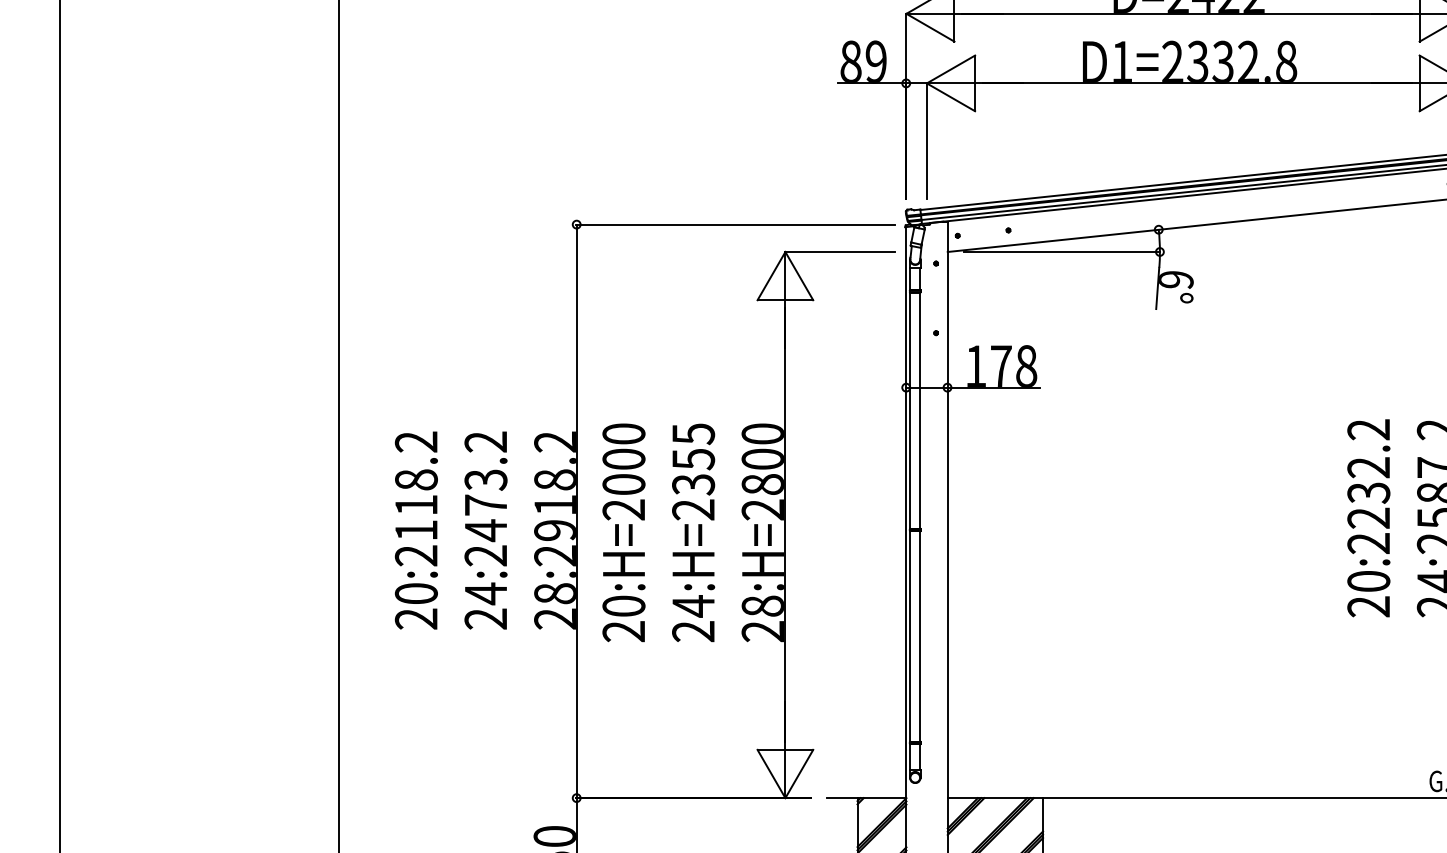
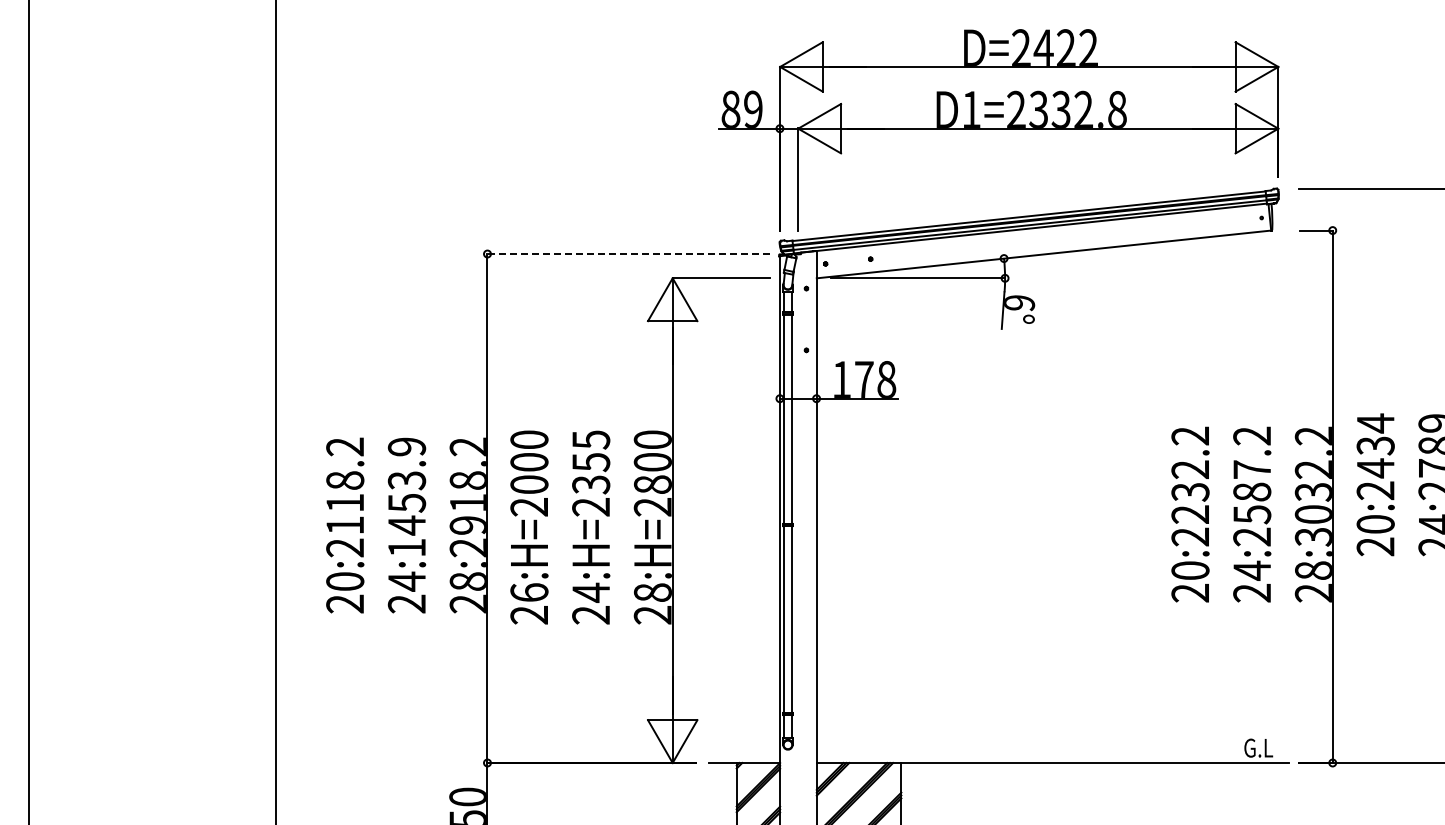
line: (735, 225) -> (628, 254), solid -> dashed
text: (485, 498) -> (406, 497), 24:2473.2 -> 24:1453.9
text: (624, 606) -> (529, 592), 20:H=2000 -> 26:H=2000

